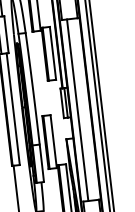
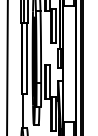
line: (77, 109) -> (67, 63), removed

